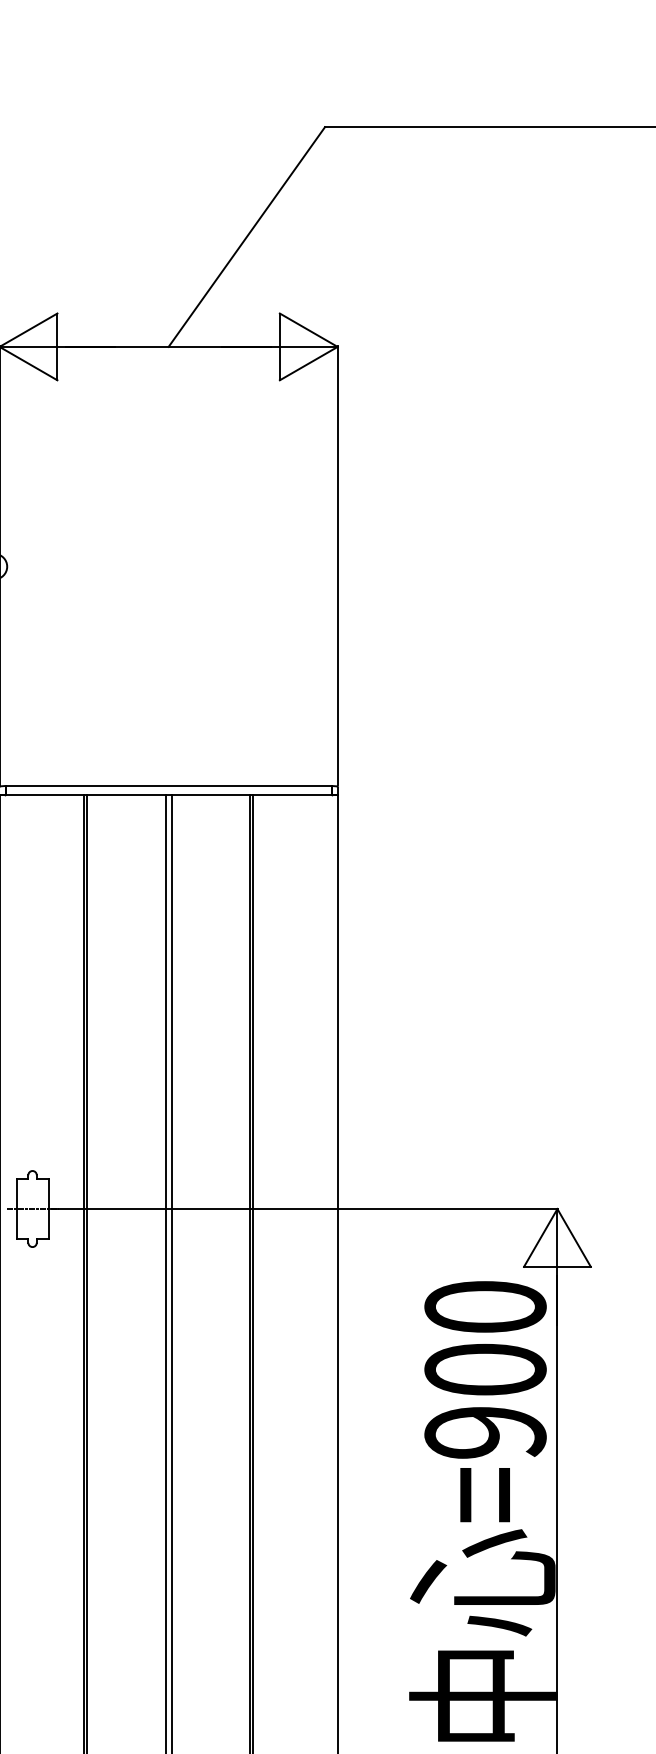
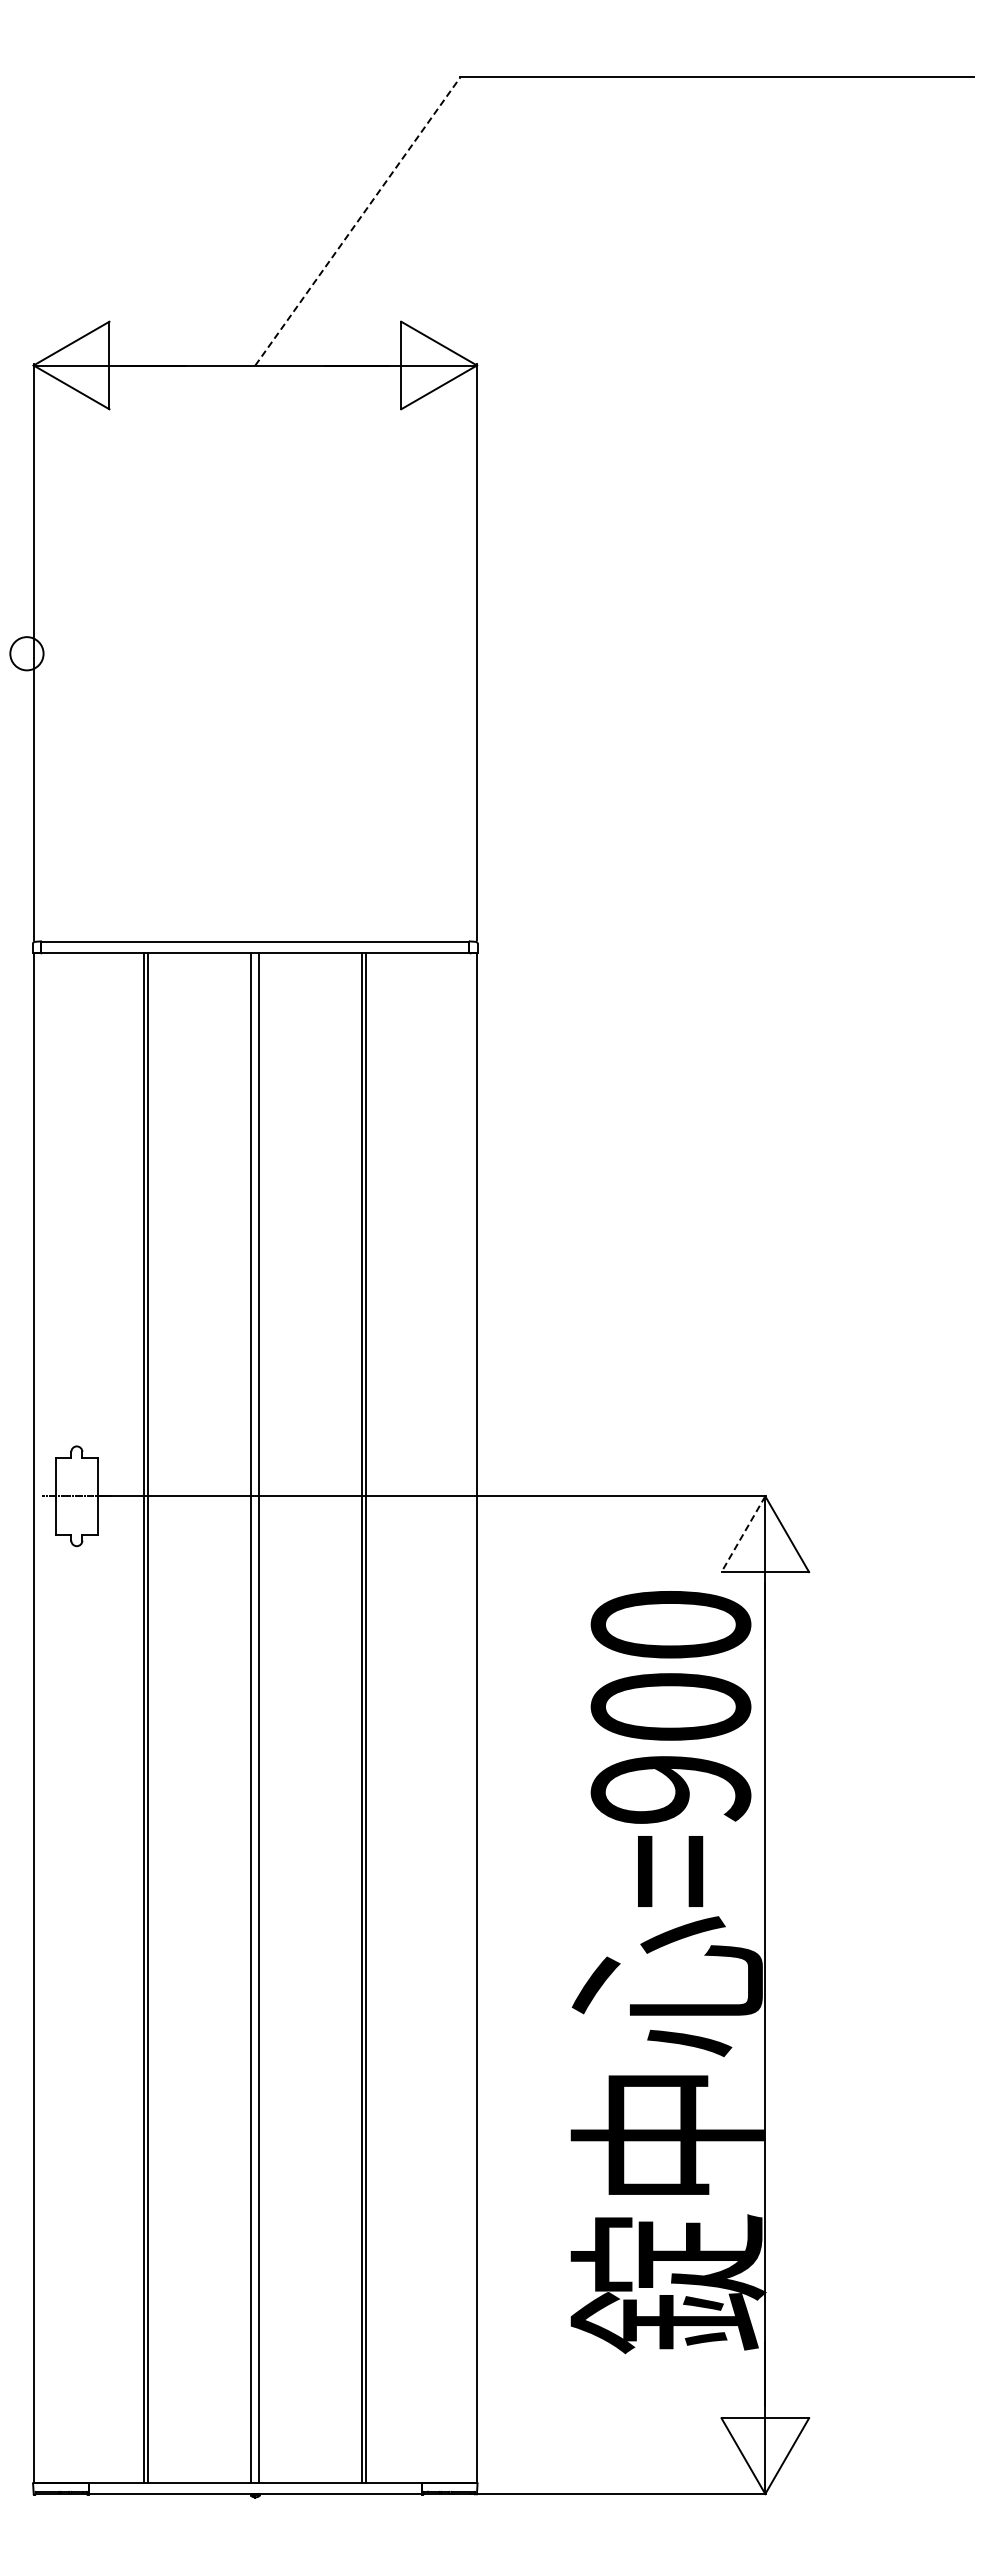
line: (246, 237) -> (357, 221), solid -> dashed
line: (540, 1238) -> (743, 1534), solid -> dashed

